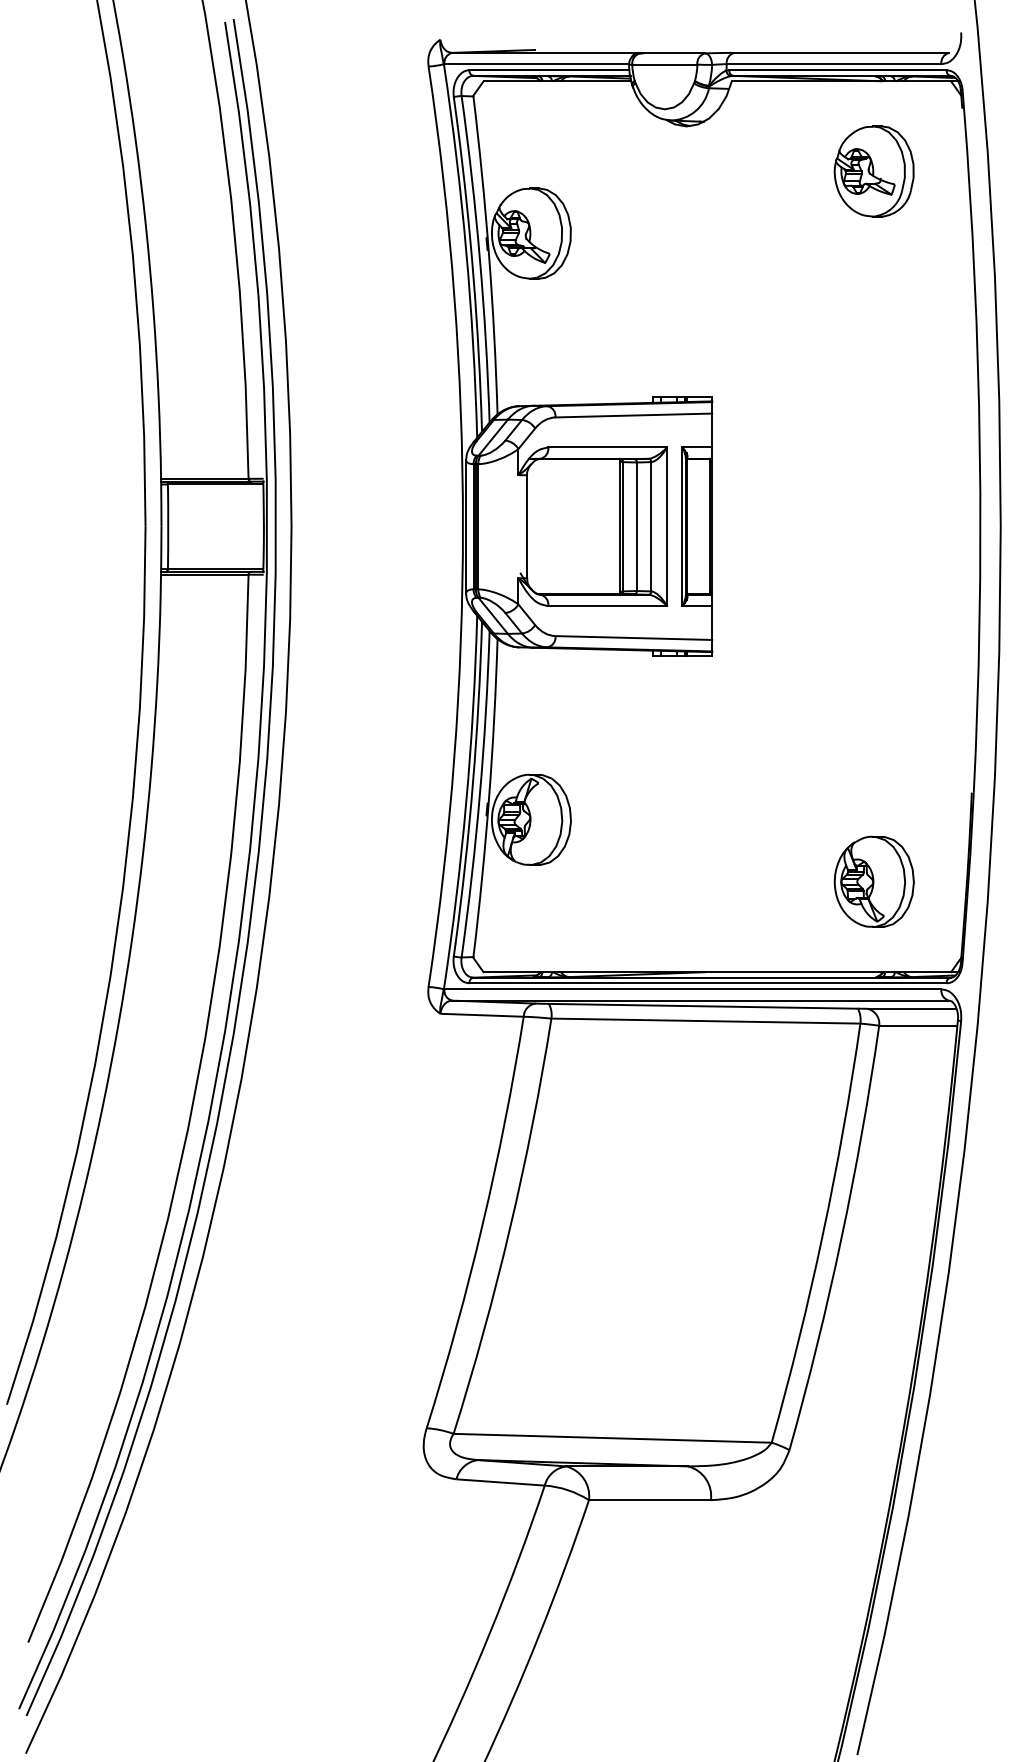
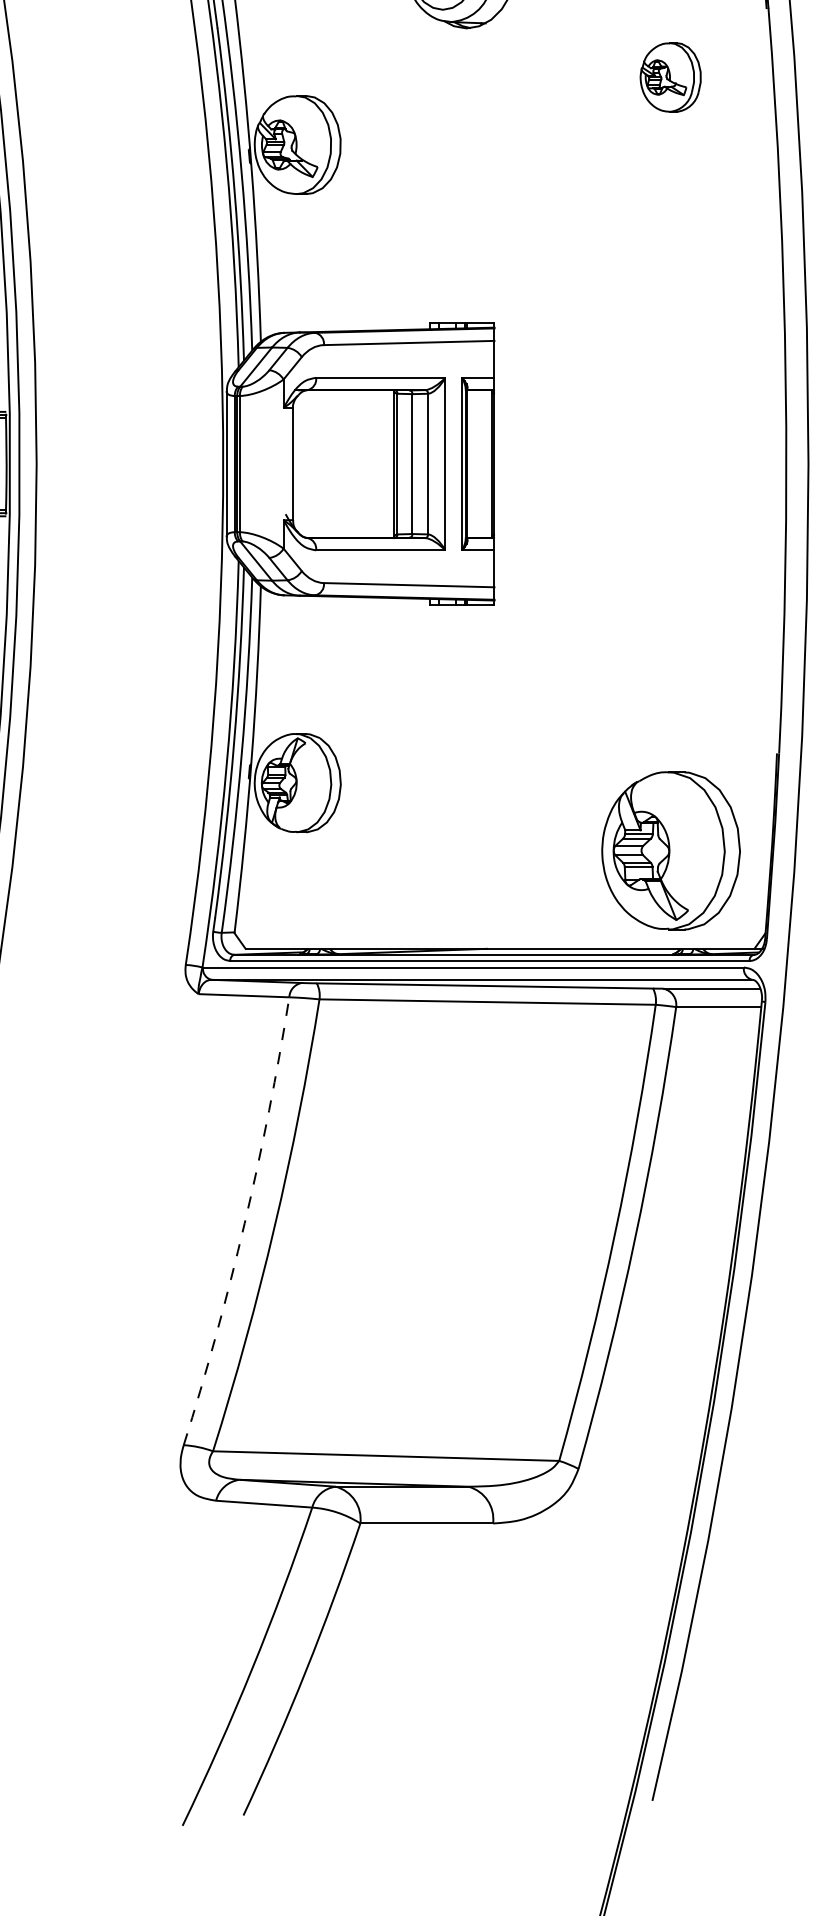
part: (873, 171) -> (670, 77), size x0.7
part: (873, 881) -> (670, 850), size x1.6
arc: (482, 1224) -> (244, 1223), solid -> dashed

